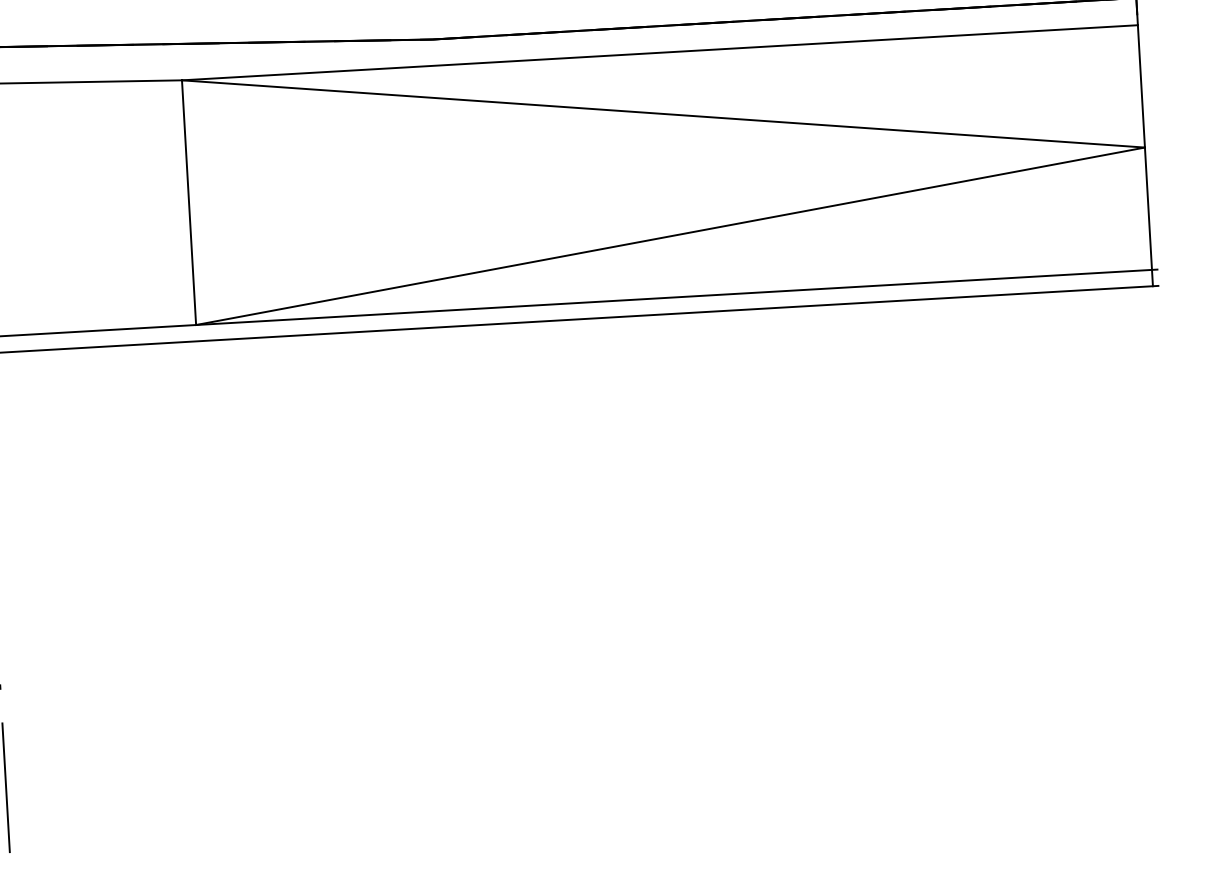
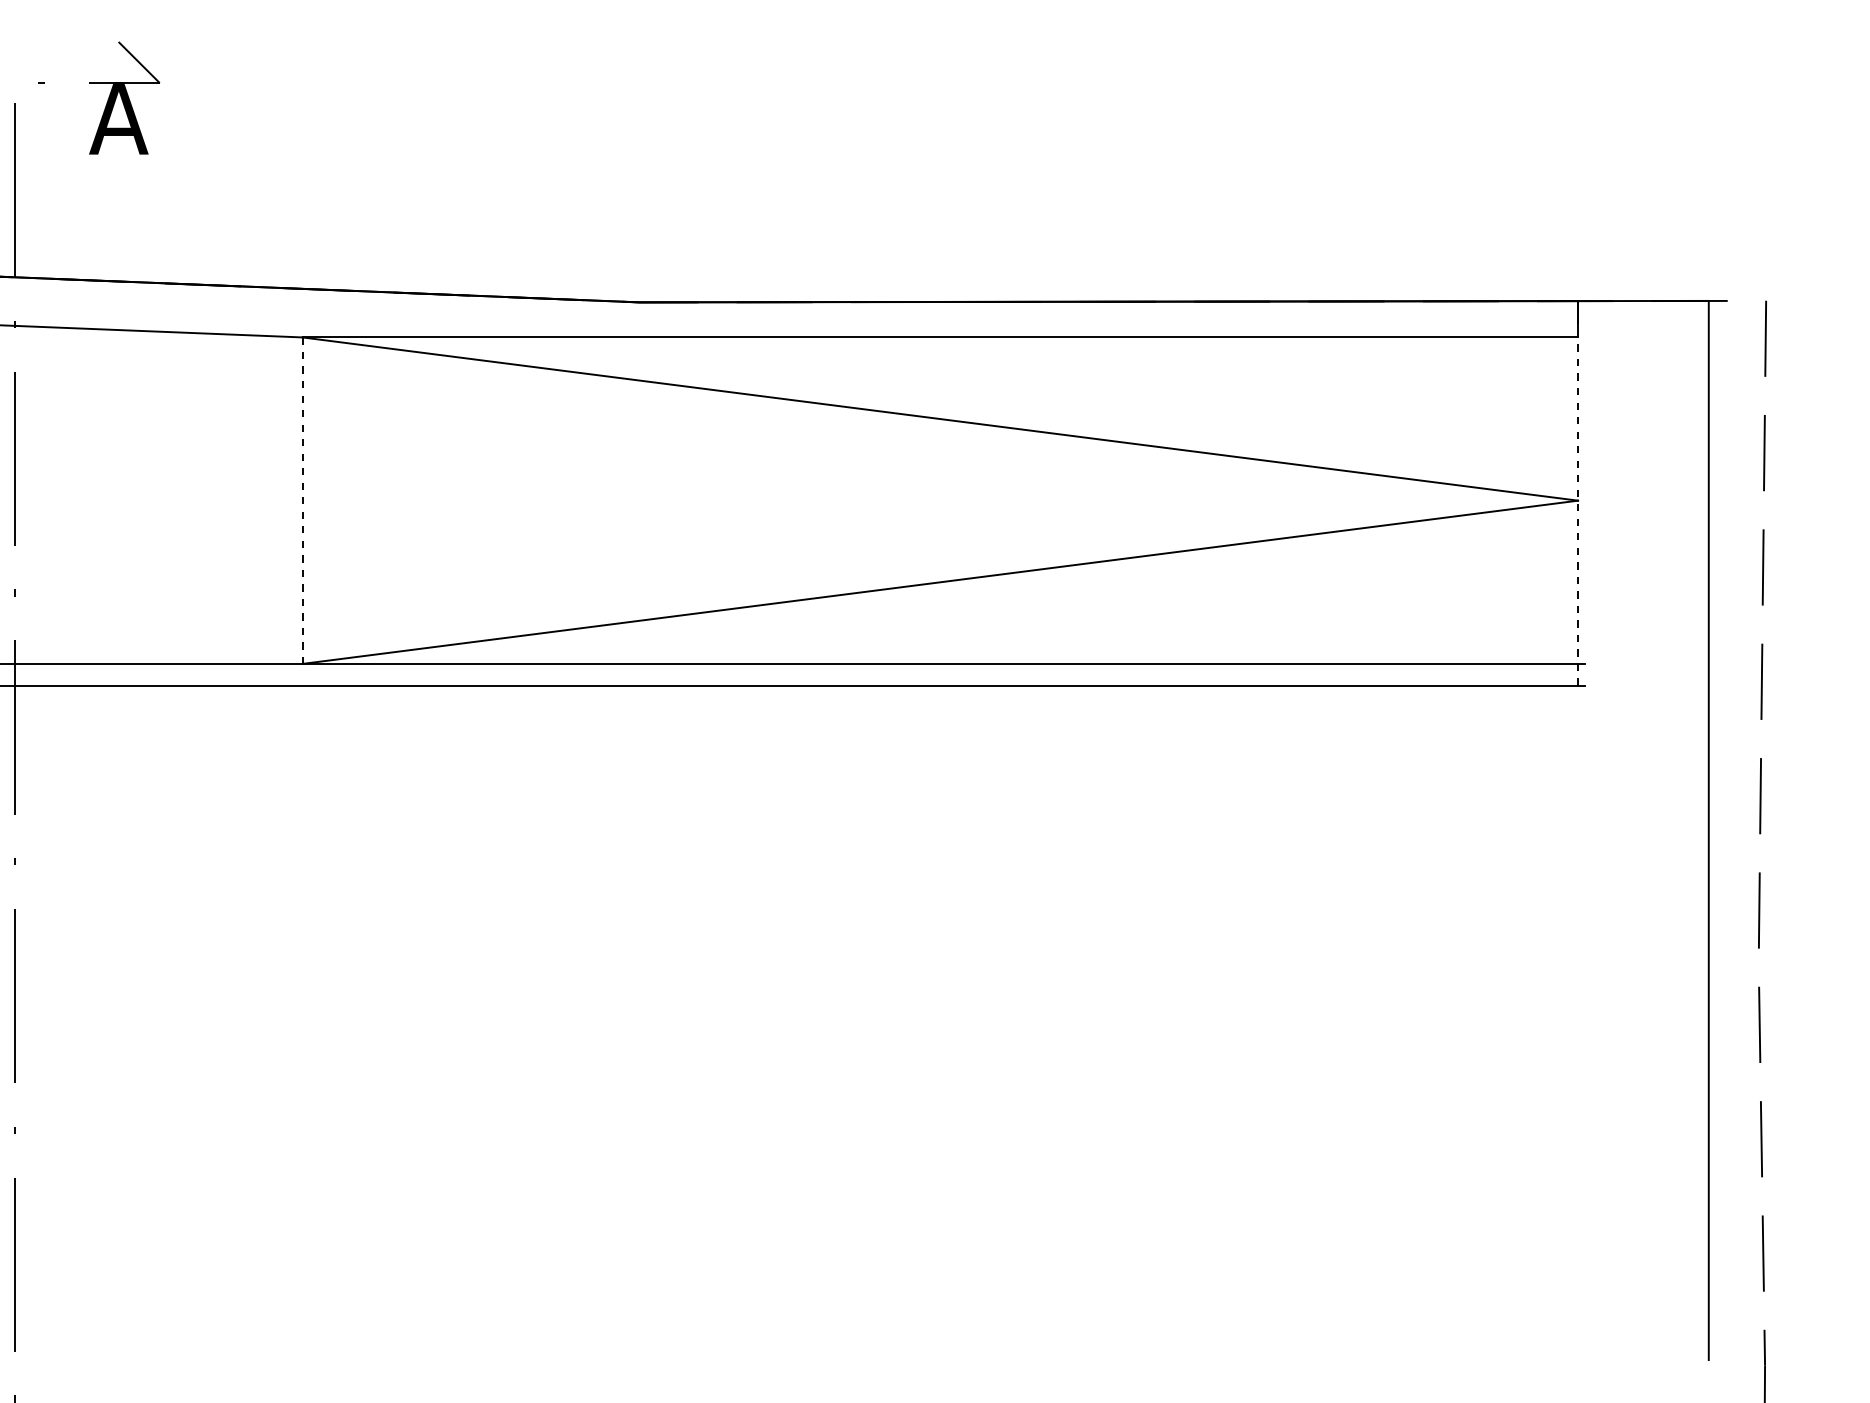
line: (1145, 155) -> (1578, 511), solid -> dashed
line: (188, 203) -> (302, 501), solid -> dashed

